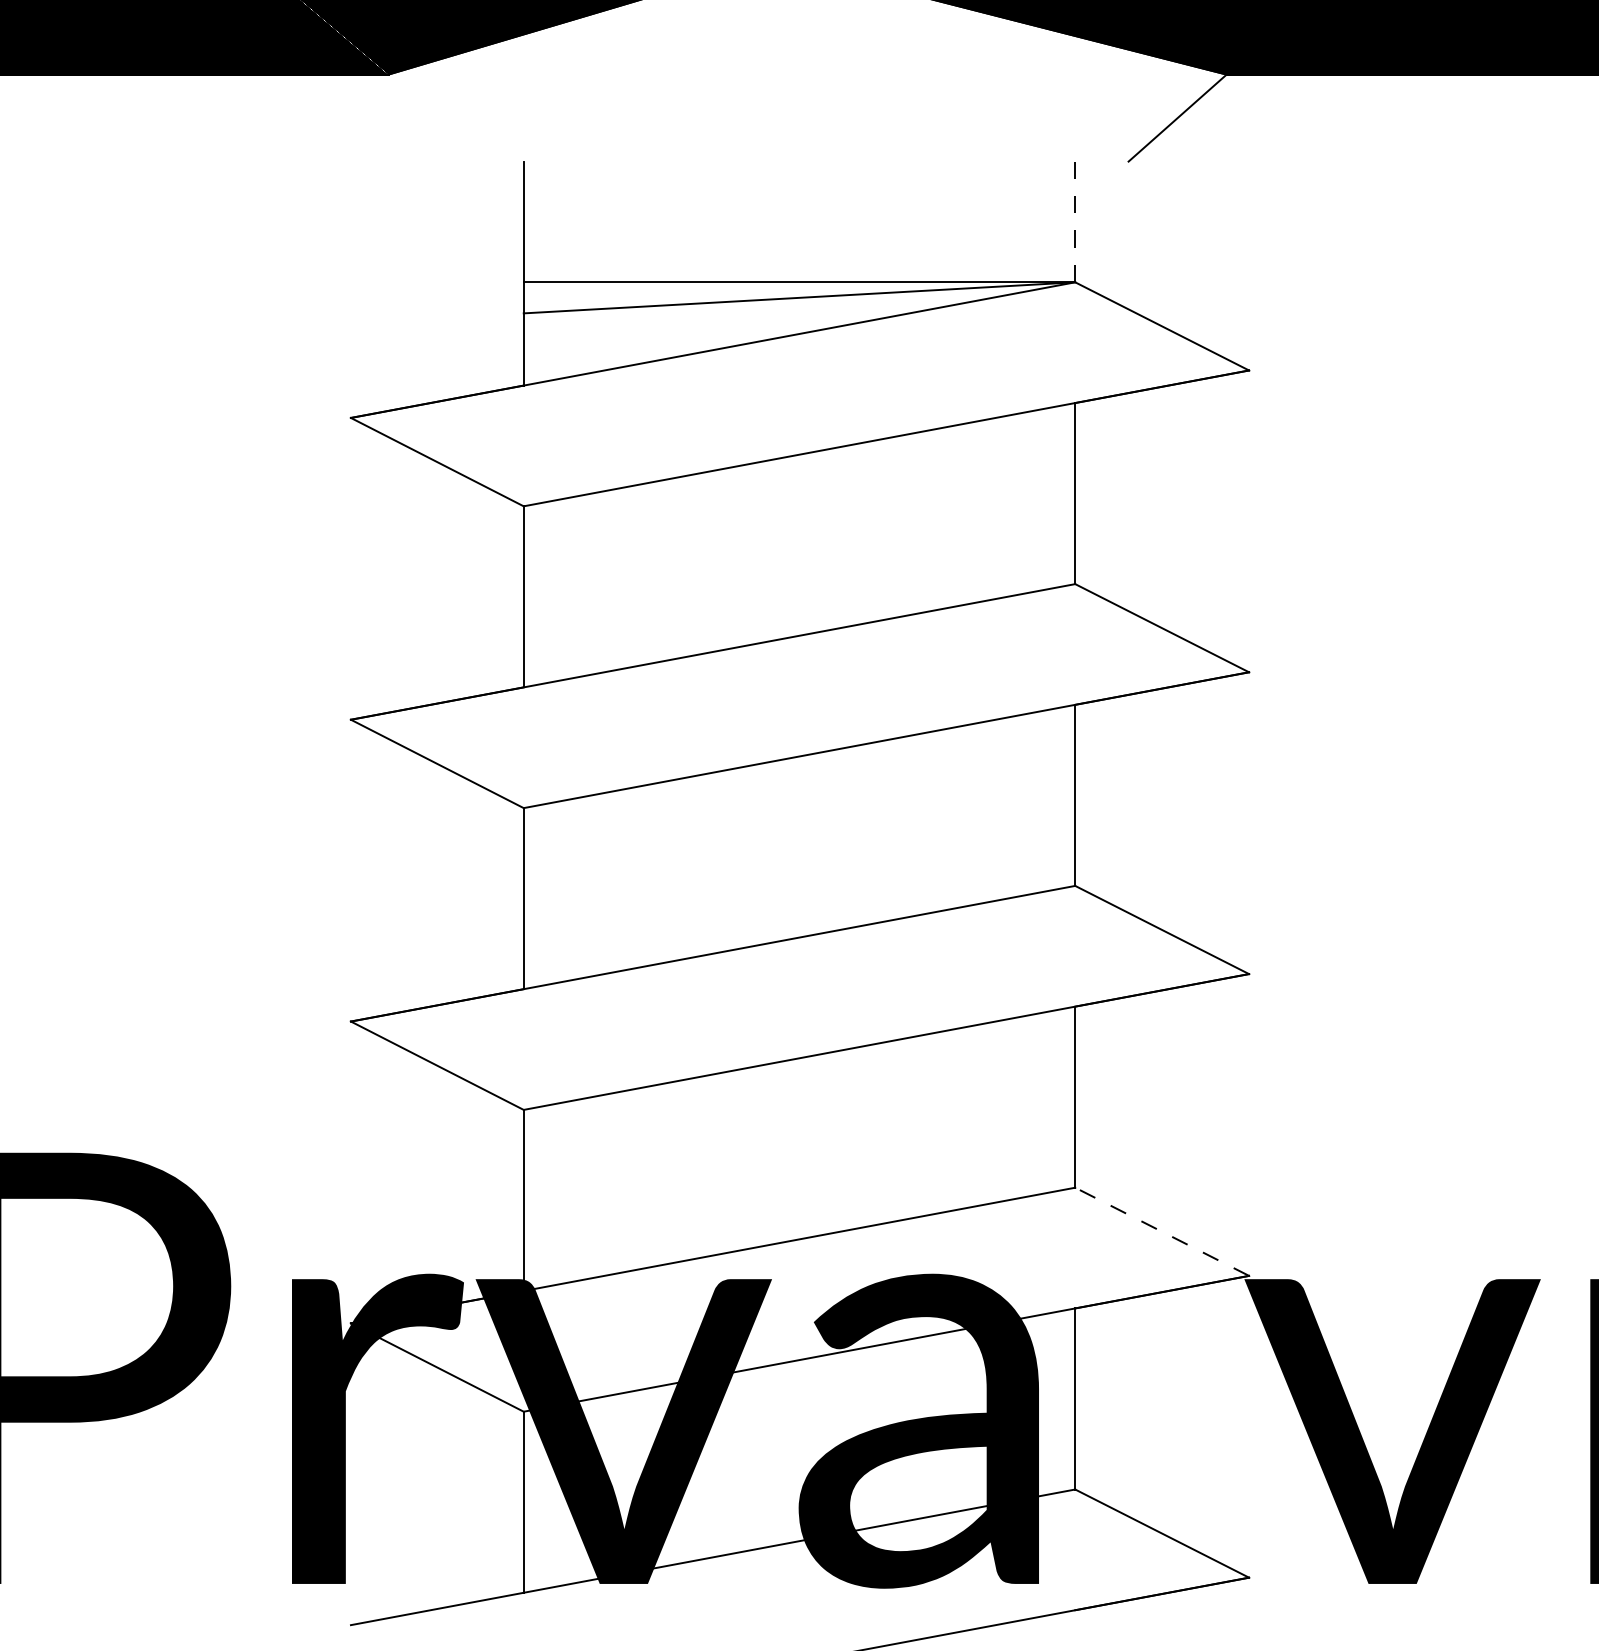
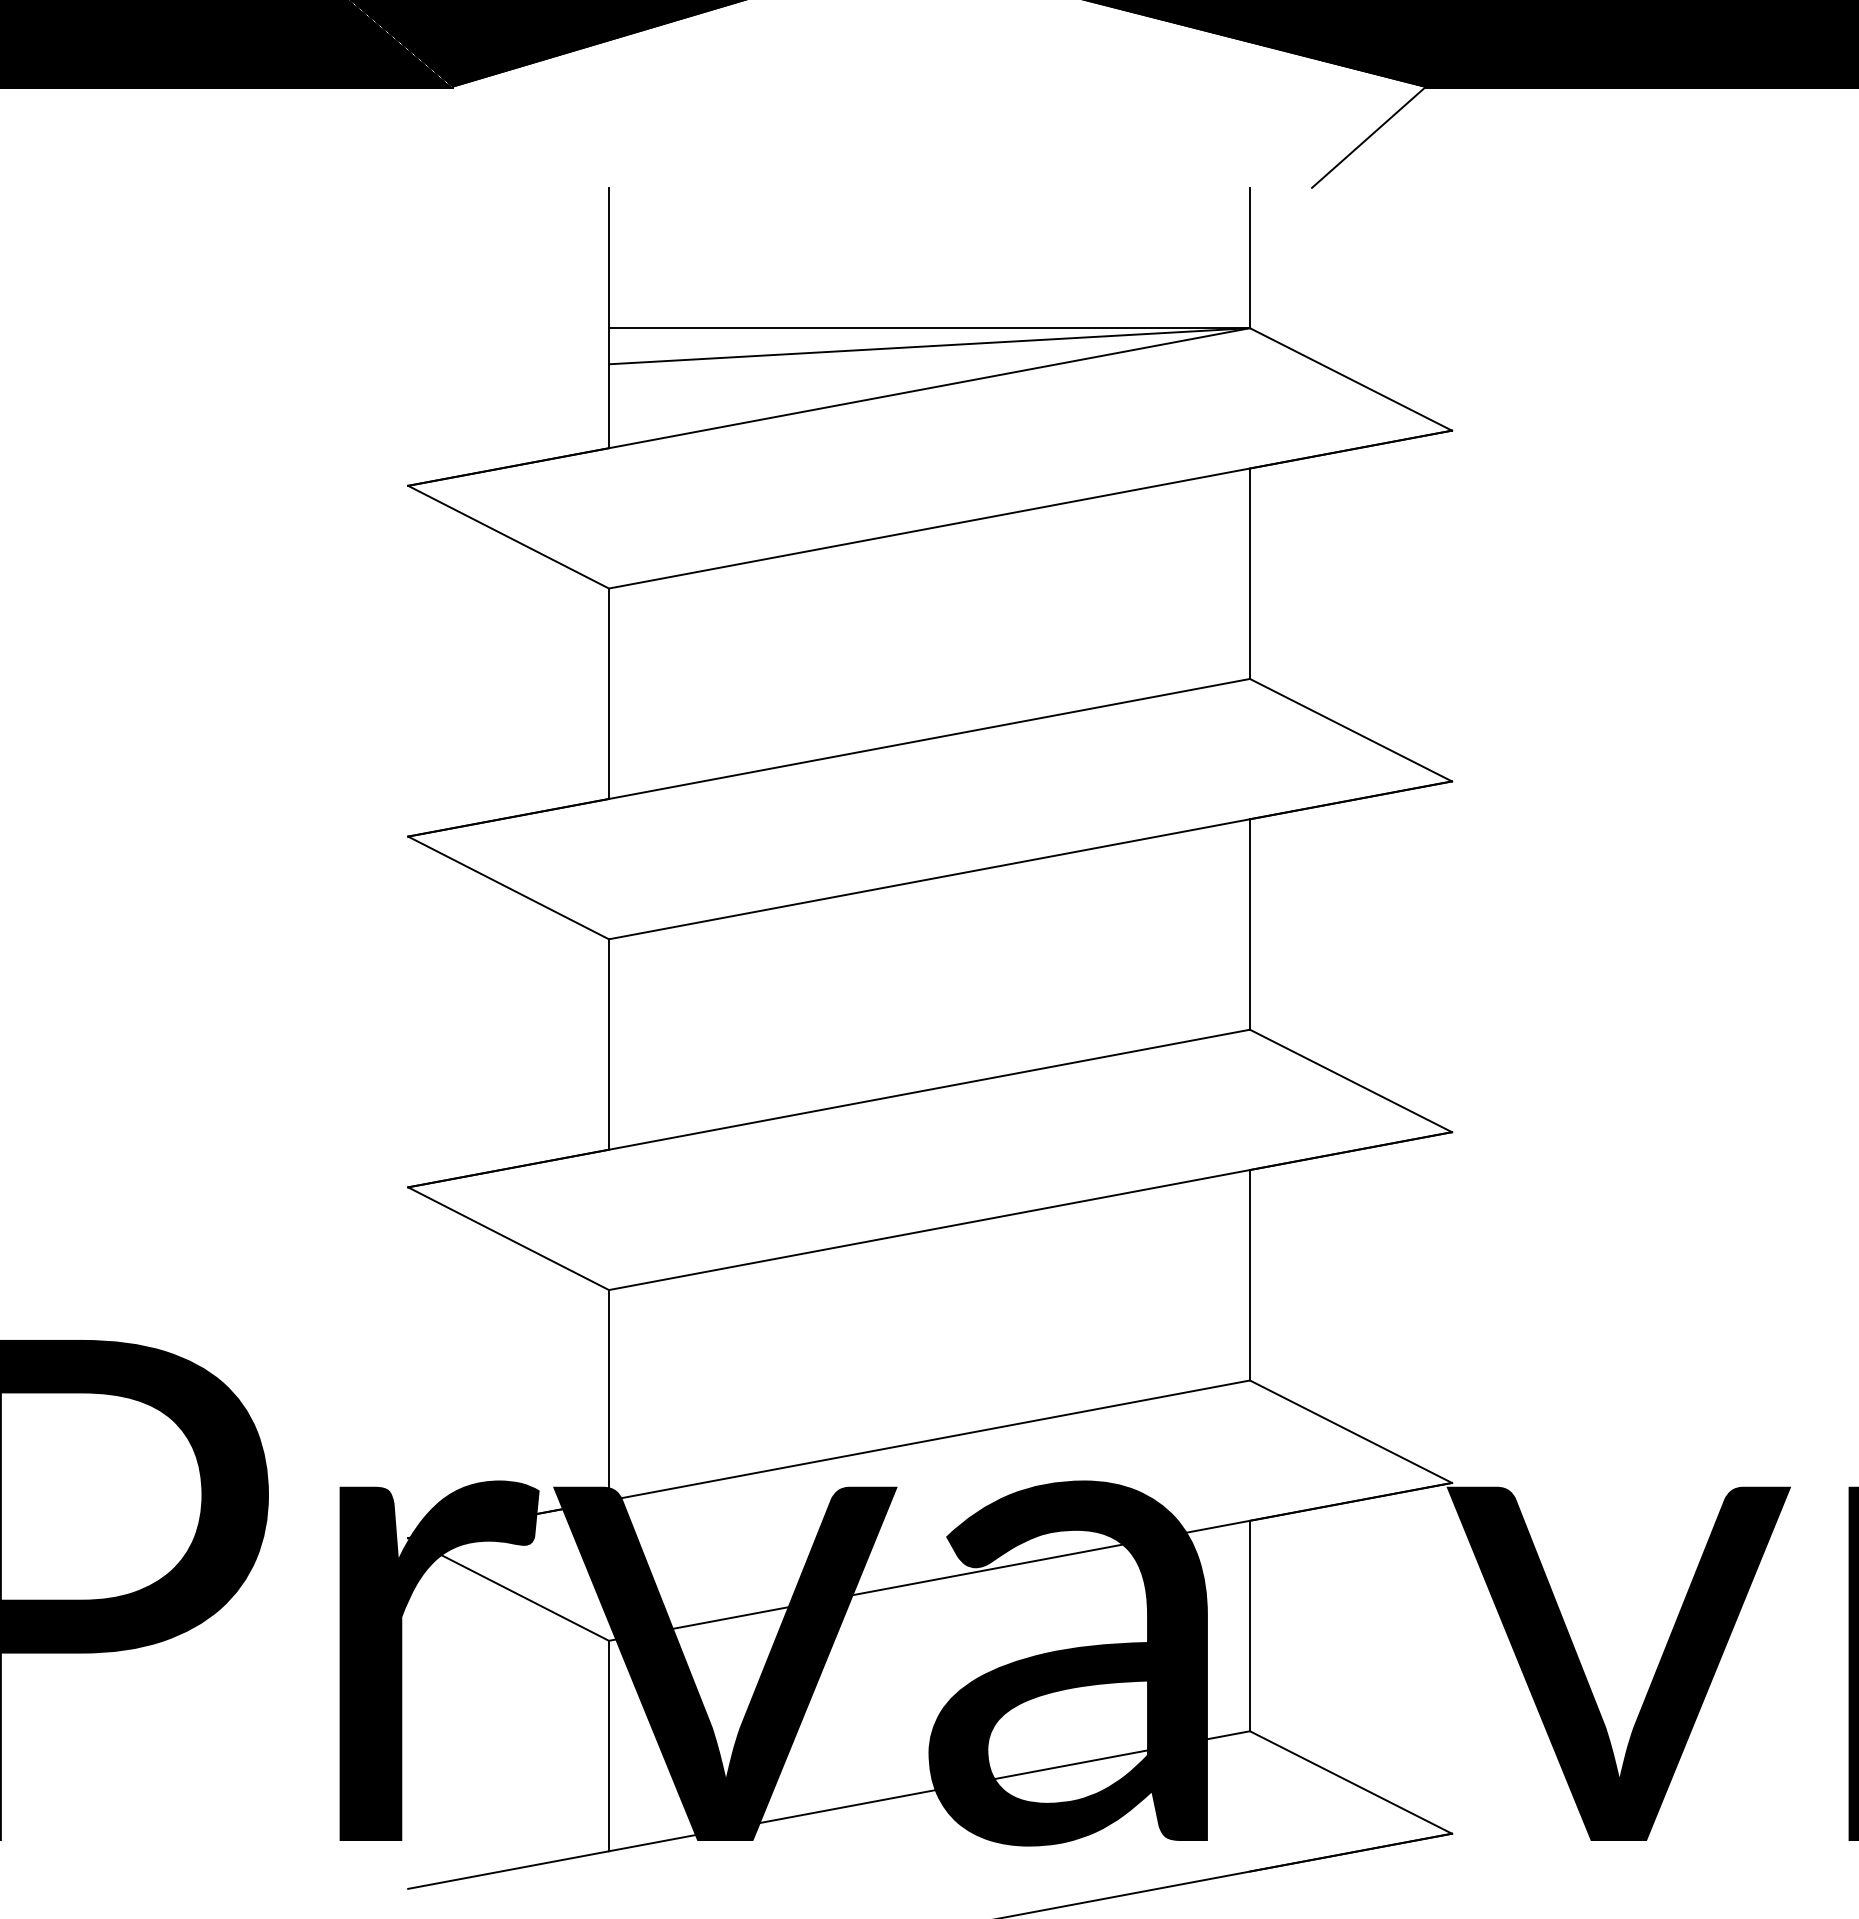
line: (1074, 221) -> (1249, 257), dashed -> solid
line: (1161, 1231) -> (1350, 1431), dashed -> solid

